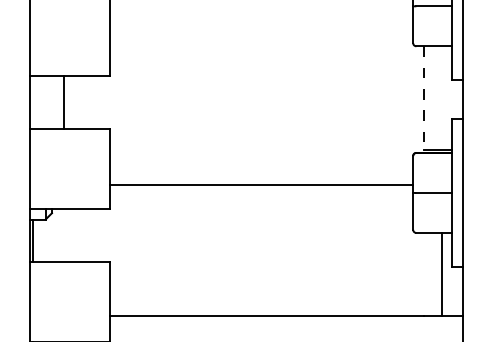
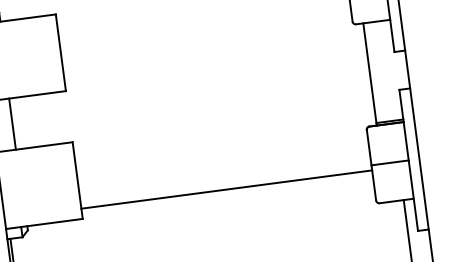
line: (423, 100) -> (369, 75), dashed -> solid
line: (63, 101) -> (12, 123), moved
line: (261, 185) -> (226, 189), moved

